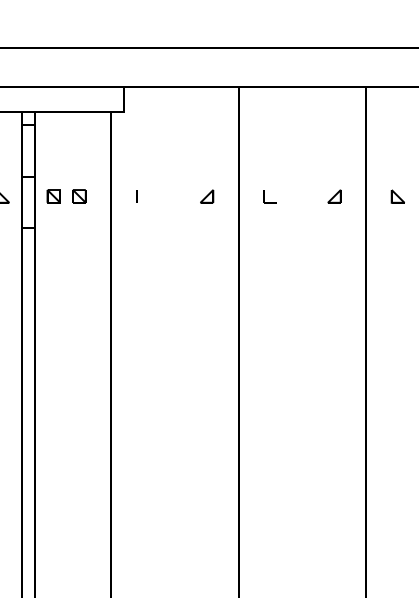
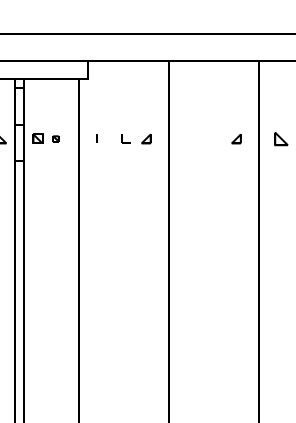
part: (79, 196) -> (56, 139), size x0.6
part: (269, 196) -> (126, 139), moved
part: (397, 196) -> (280, 139), size x1.4

